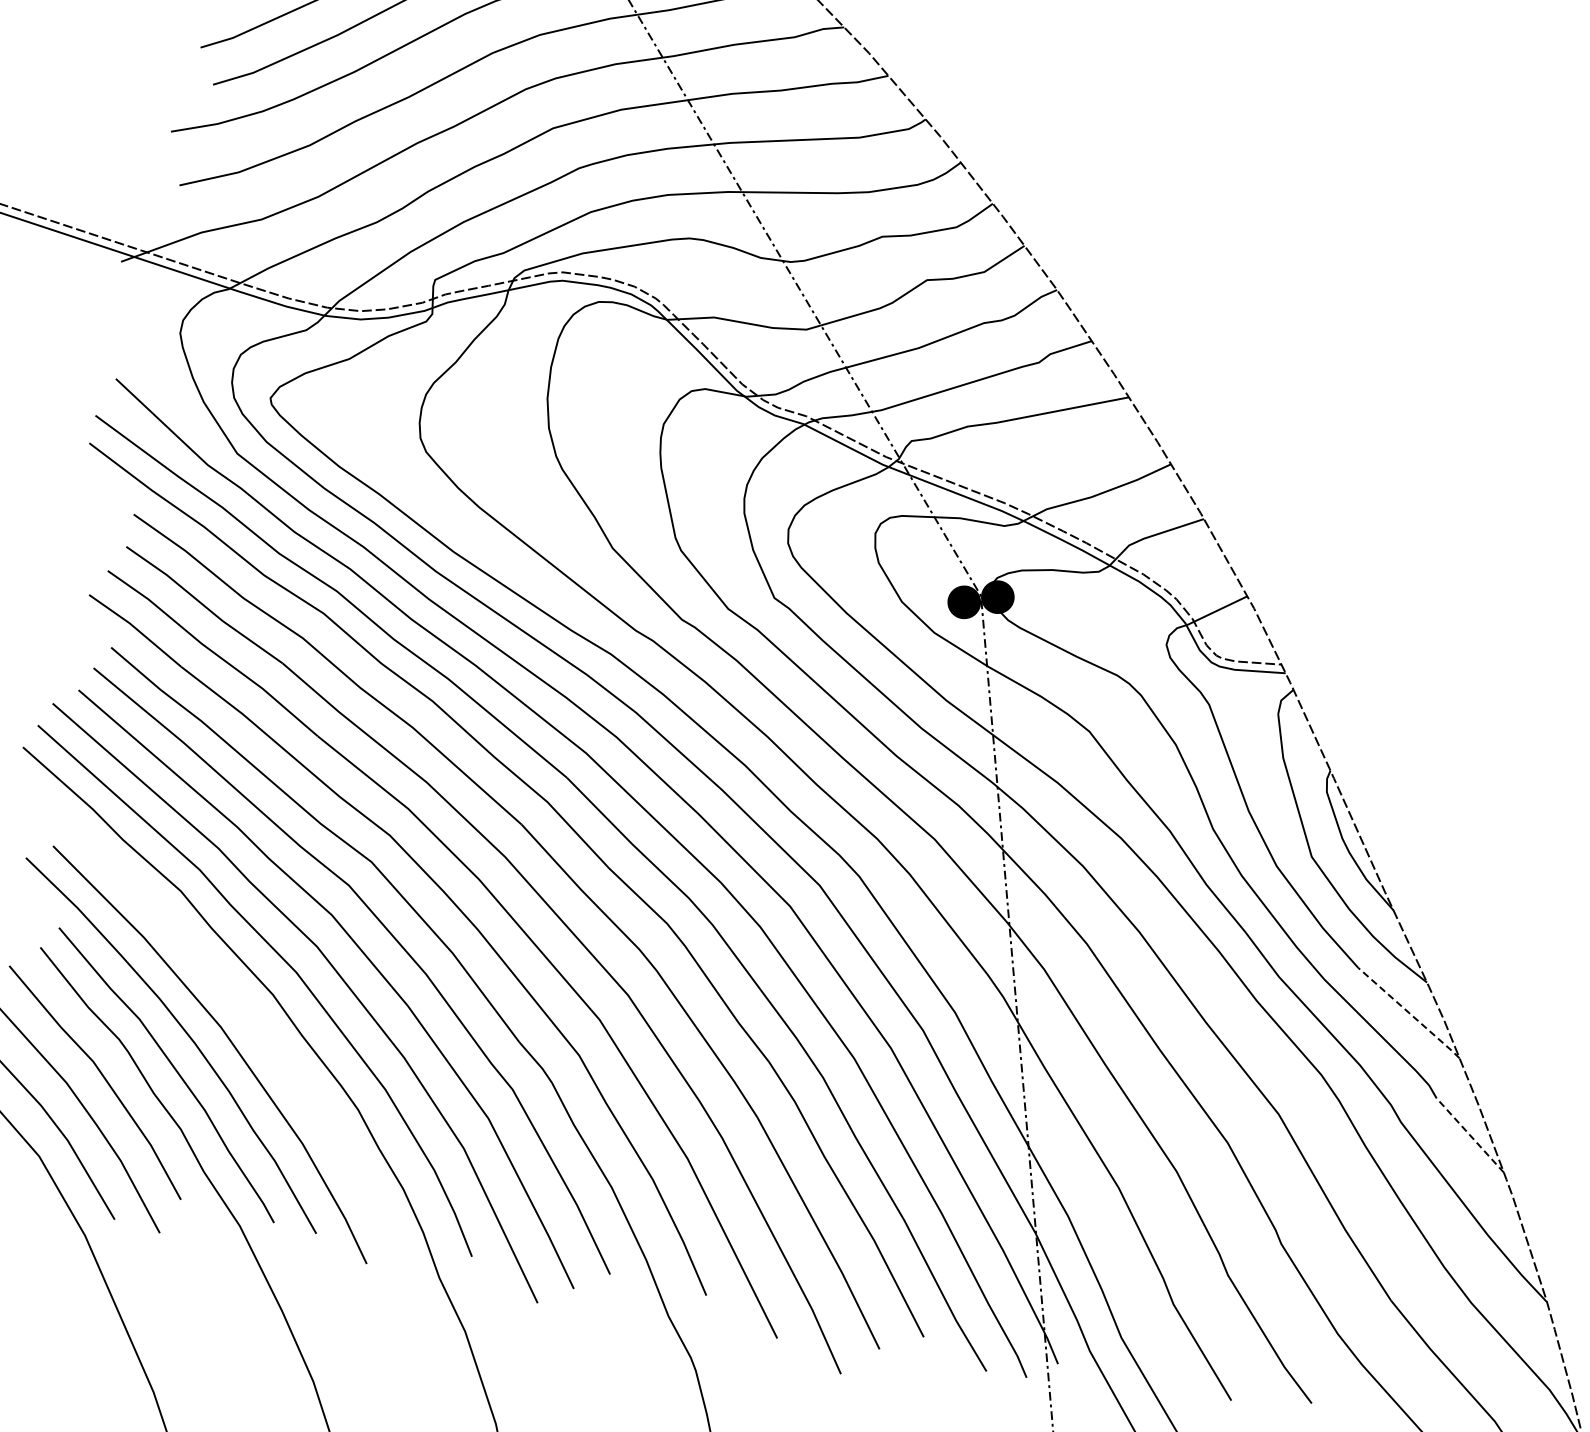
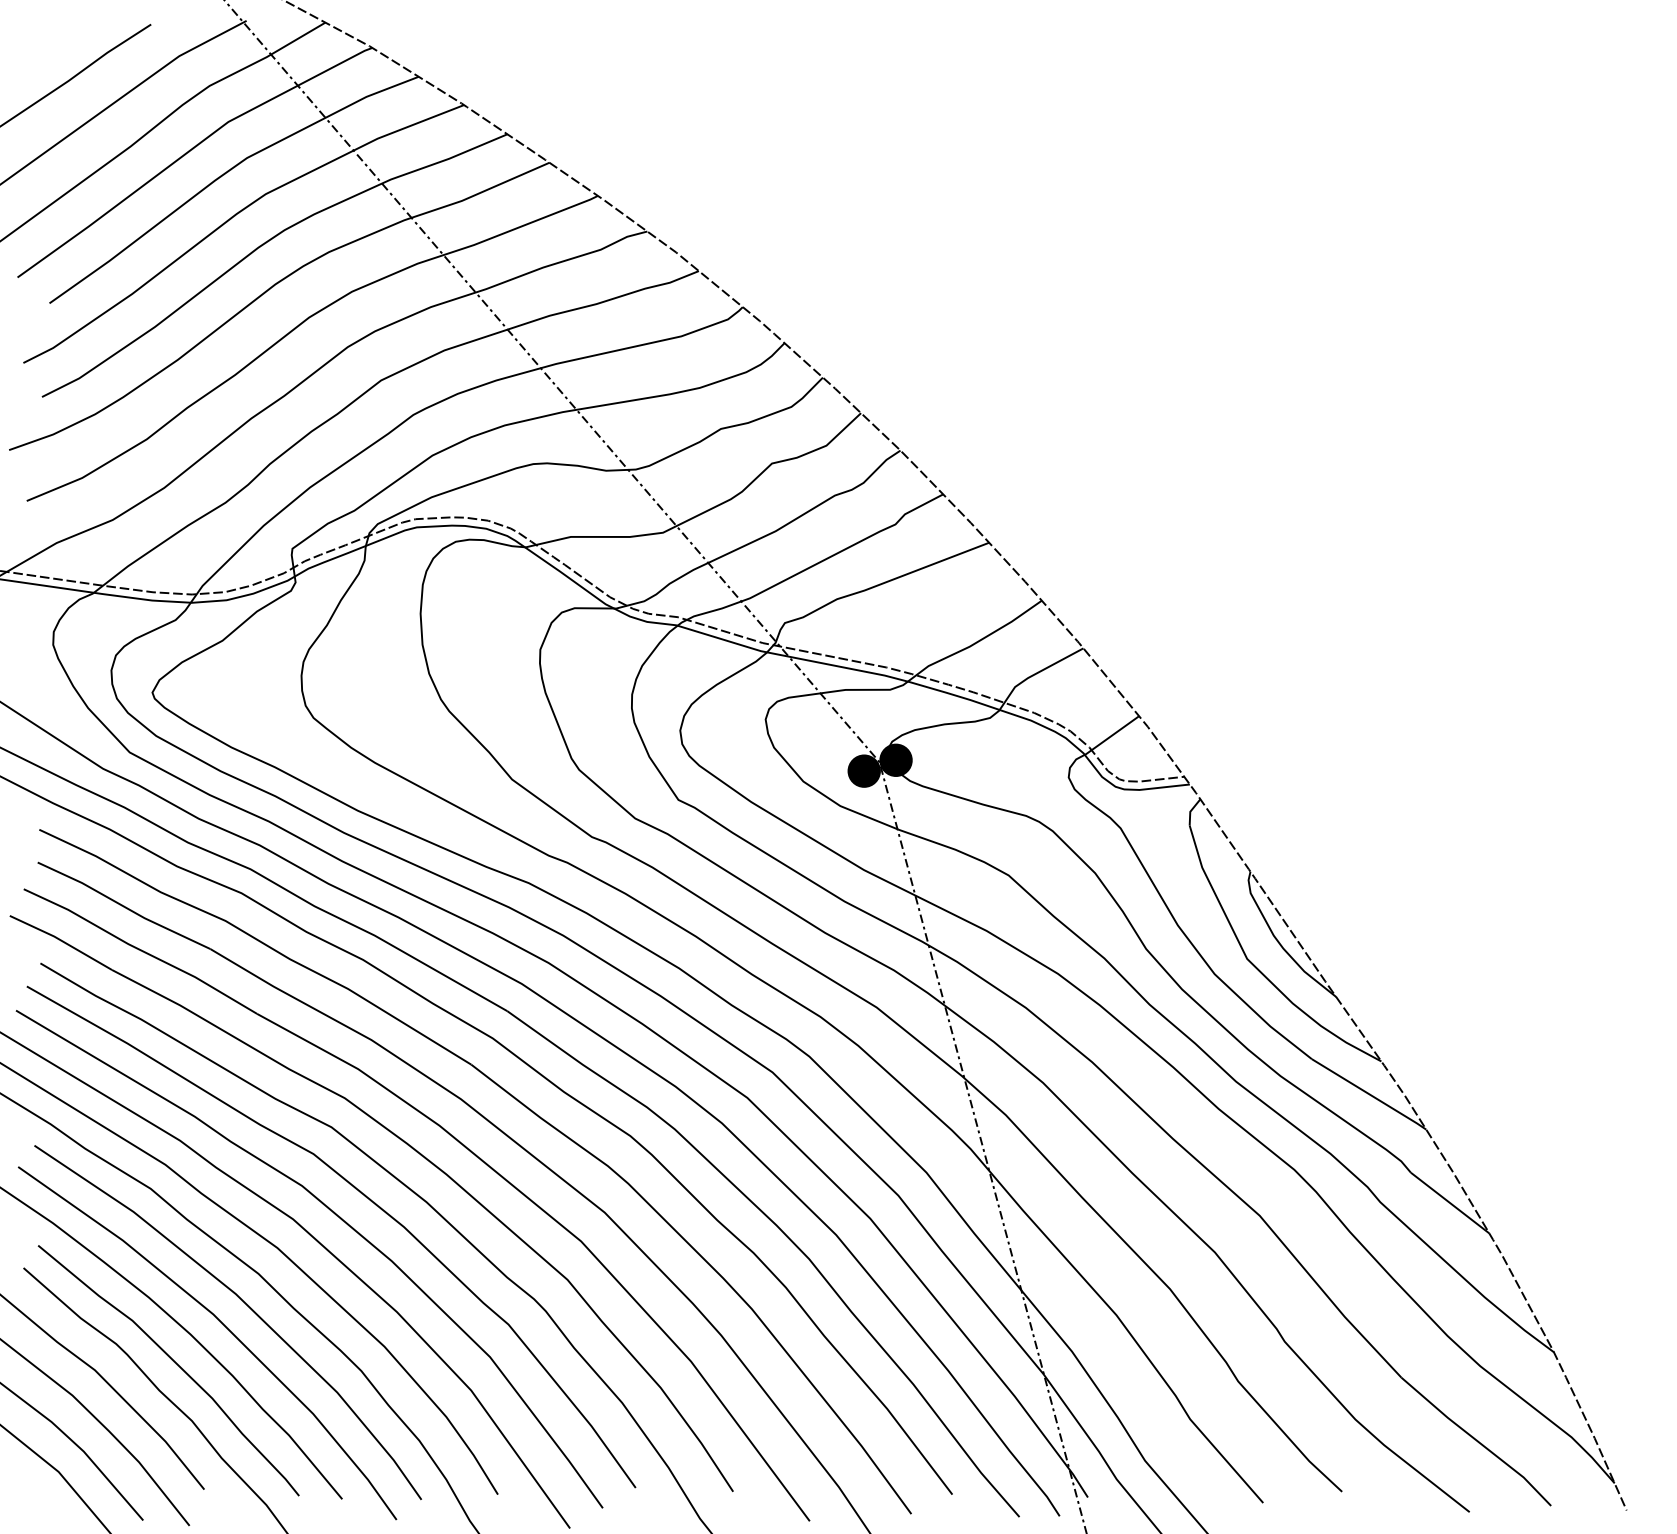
line: (1409, 1013) -> (1369, 1094), dashed -> solid
curve: (254, 1023) -> (245, 1304), added
line: (1470, 1136) -> (1450, 1203), dashed -> solid

